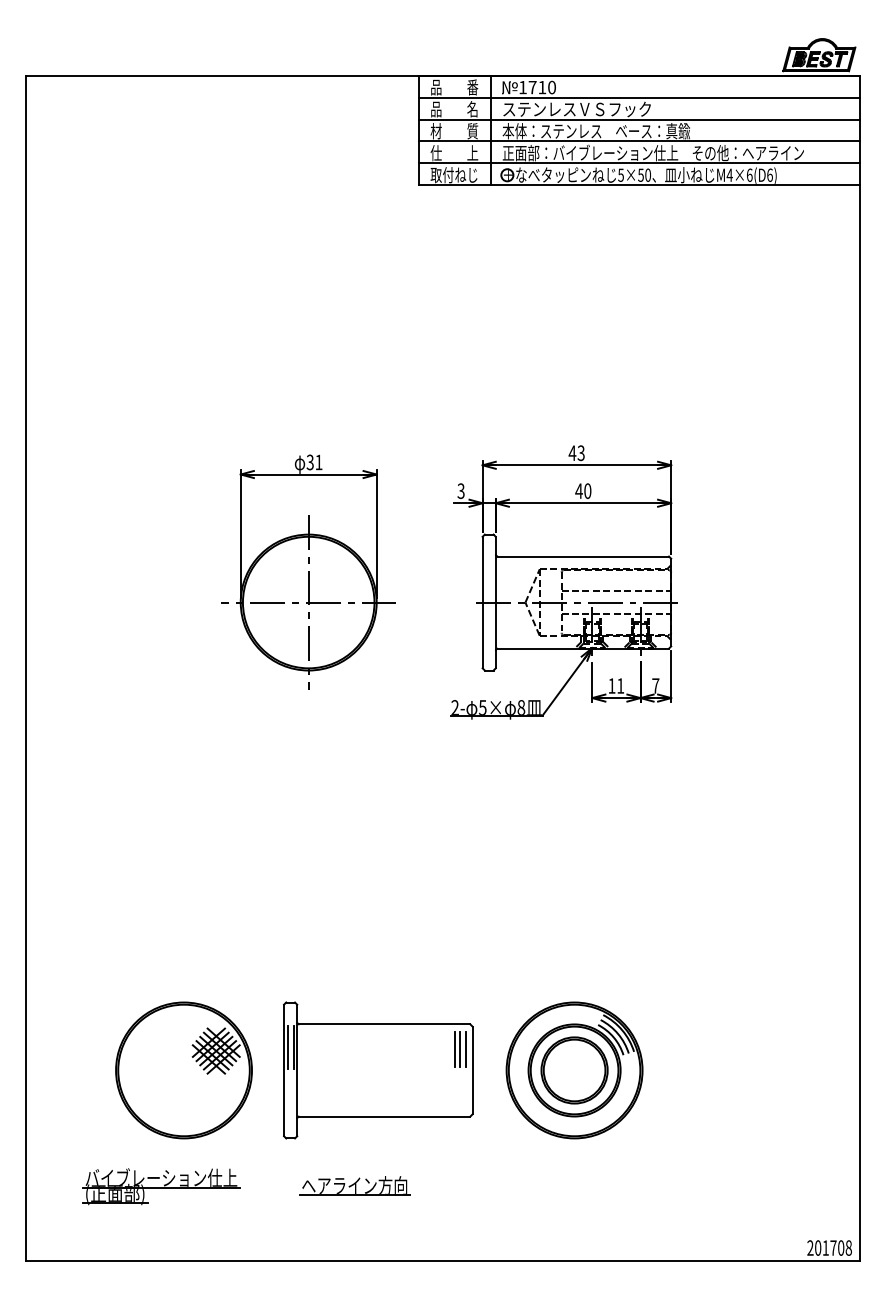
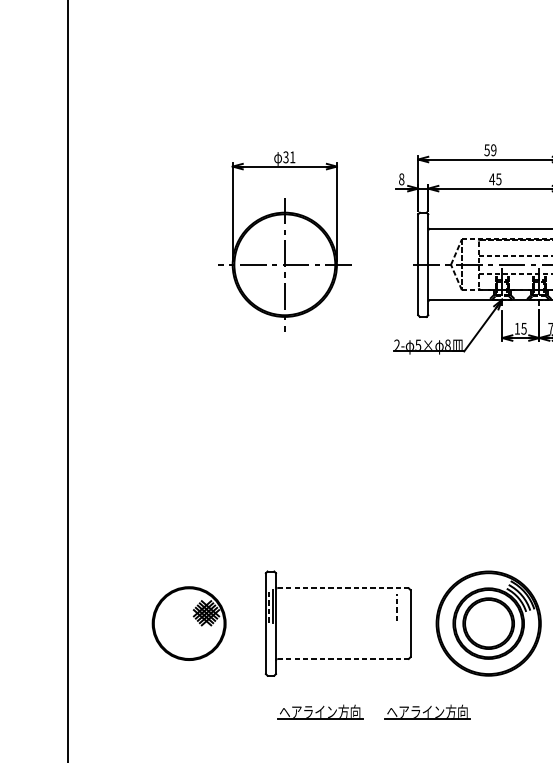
text: (576, 453) -> (490, 150), 43 -> 59
text: (460, 490) -> (401, 178), 3 -> 8
text: (587, 490) -> (498, 178), 40 -> 45
text: (620, 685) -> (523, 328), 11 -> 15
line: (384, 1024) -> (342, 588), solid -> dashed
line: (288, 1047) -> (269, 606), solid -> dashed
line: (454, 1049) -> (396, 607), solid -> dashed
line: (460, 1049) -> (401, 607), removed
line: (465, 1049) -> (405, 607), removed
part: (183, 1070) -> (188, 623), size x0.7
line: (384, 1116) -> (342, 658), solid -> dashed
part: (494, 1185) -> (427, 711), added
part: (161, 1186) -> (171, 712), removed

